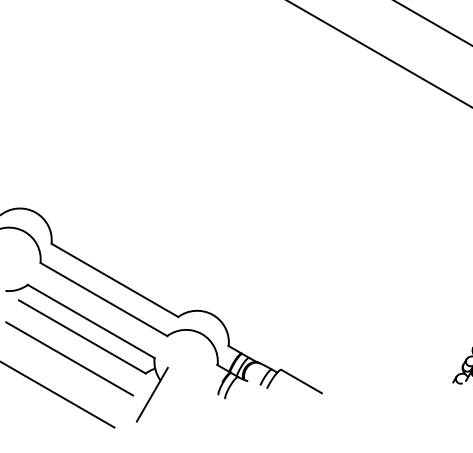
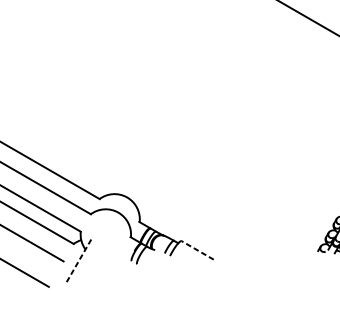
line: (301, 381) -> (197, 250), solid -> dashed
line: (152, 394) -> (79, 260), solid -> dashed

